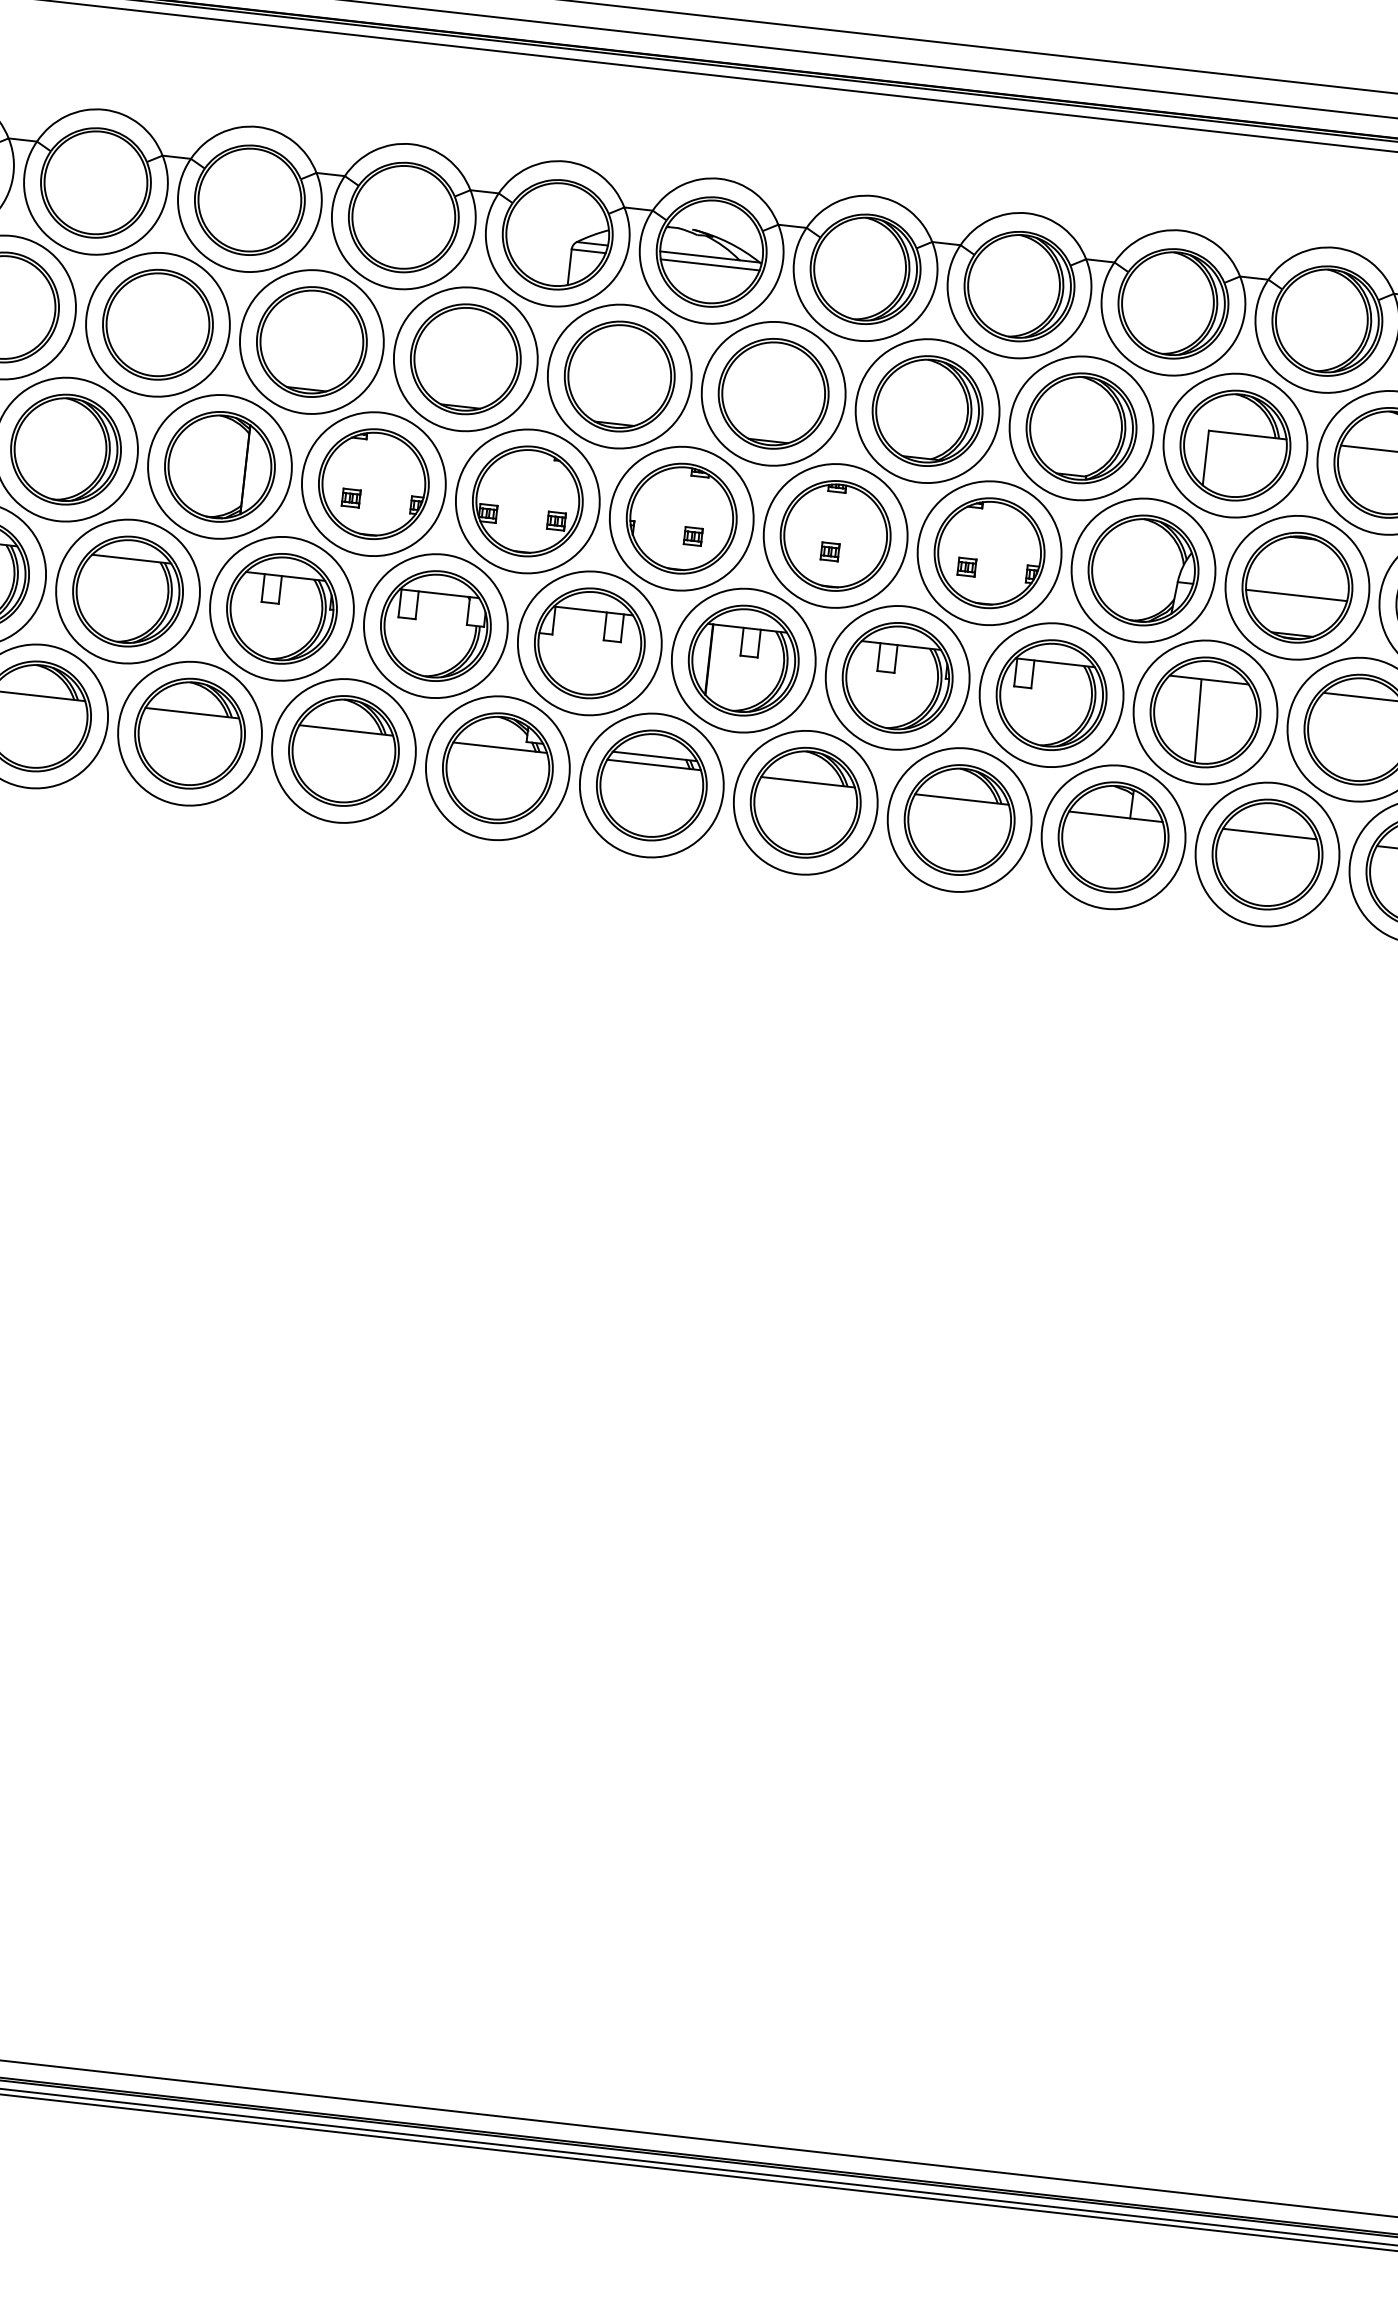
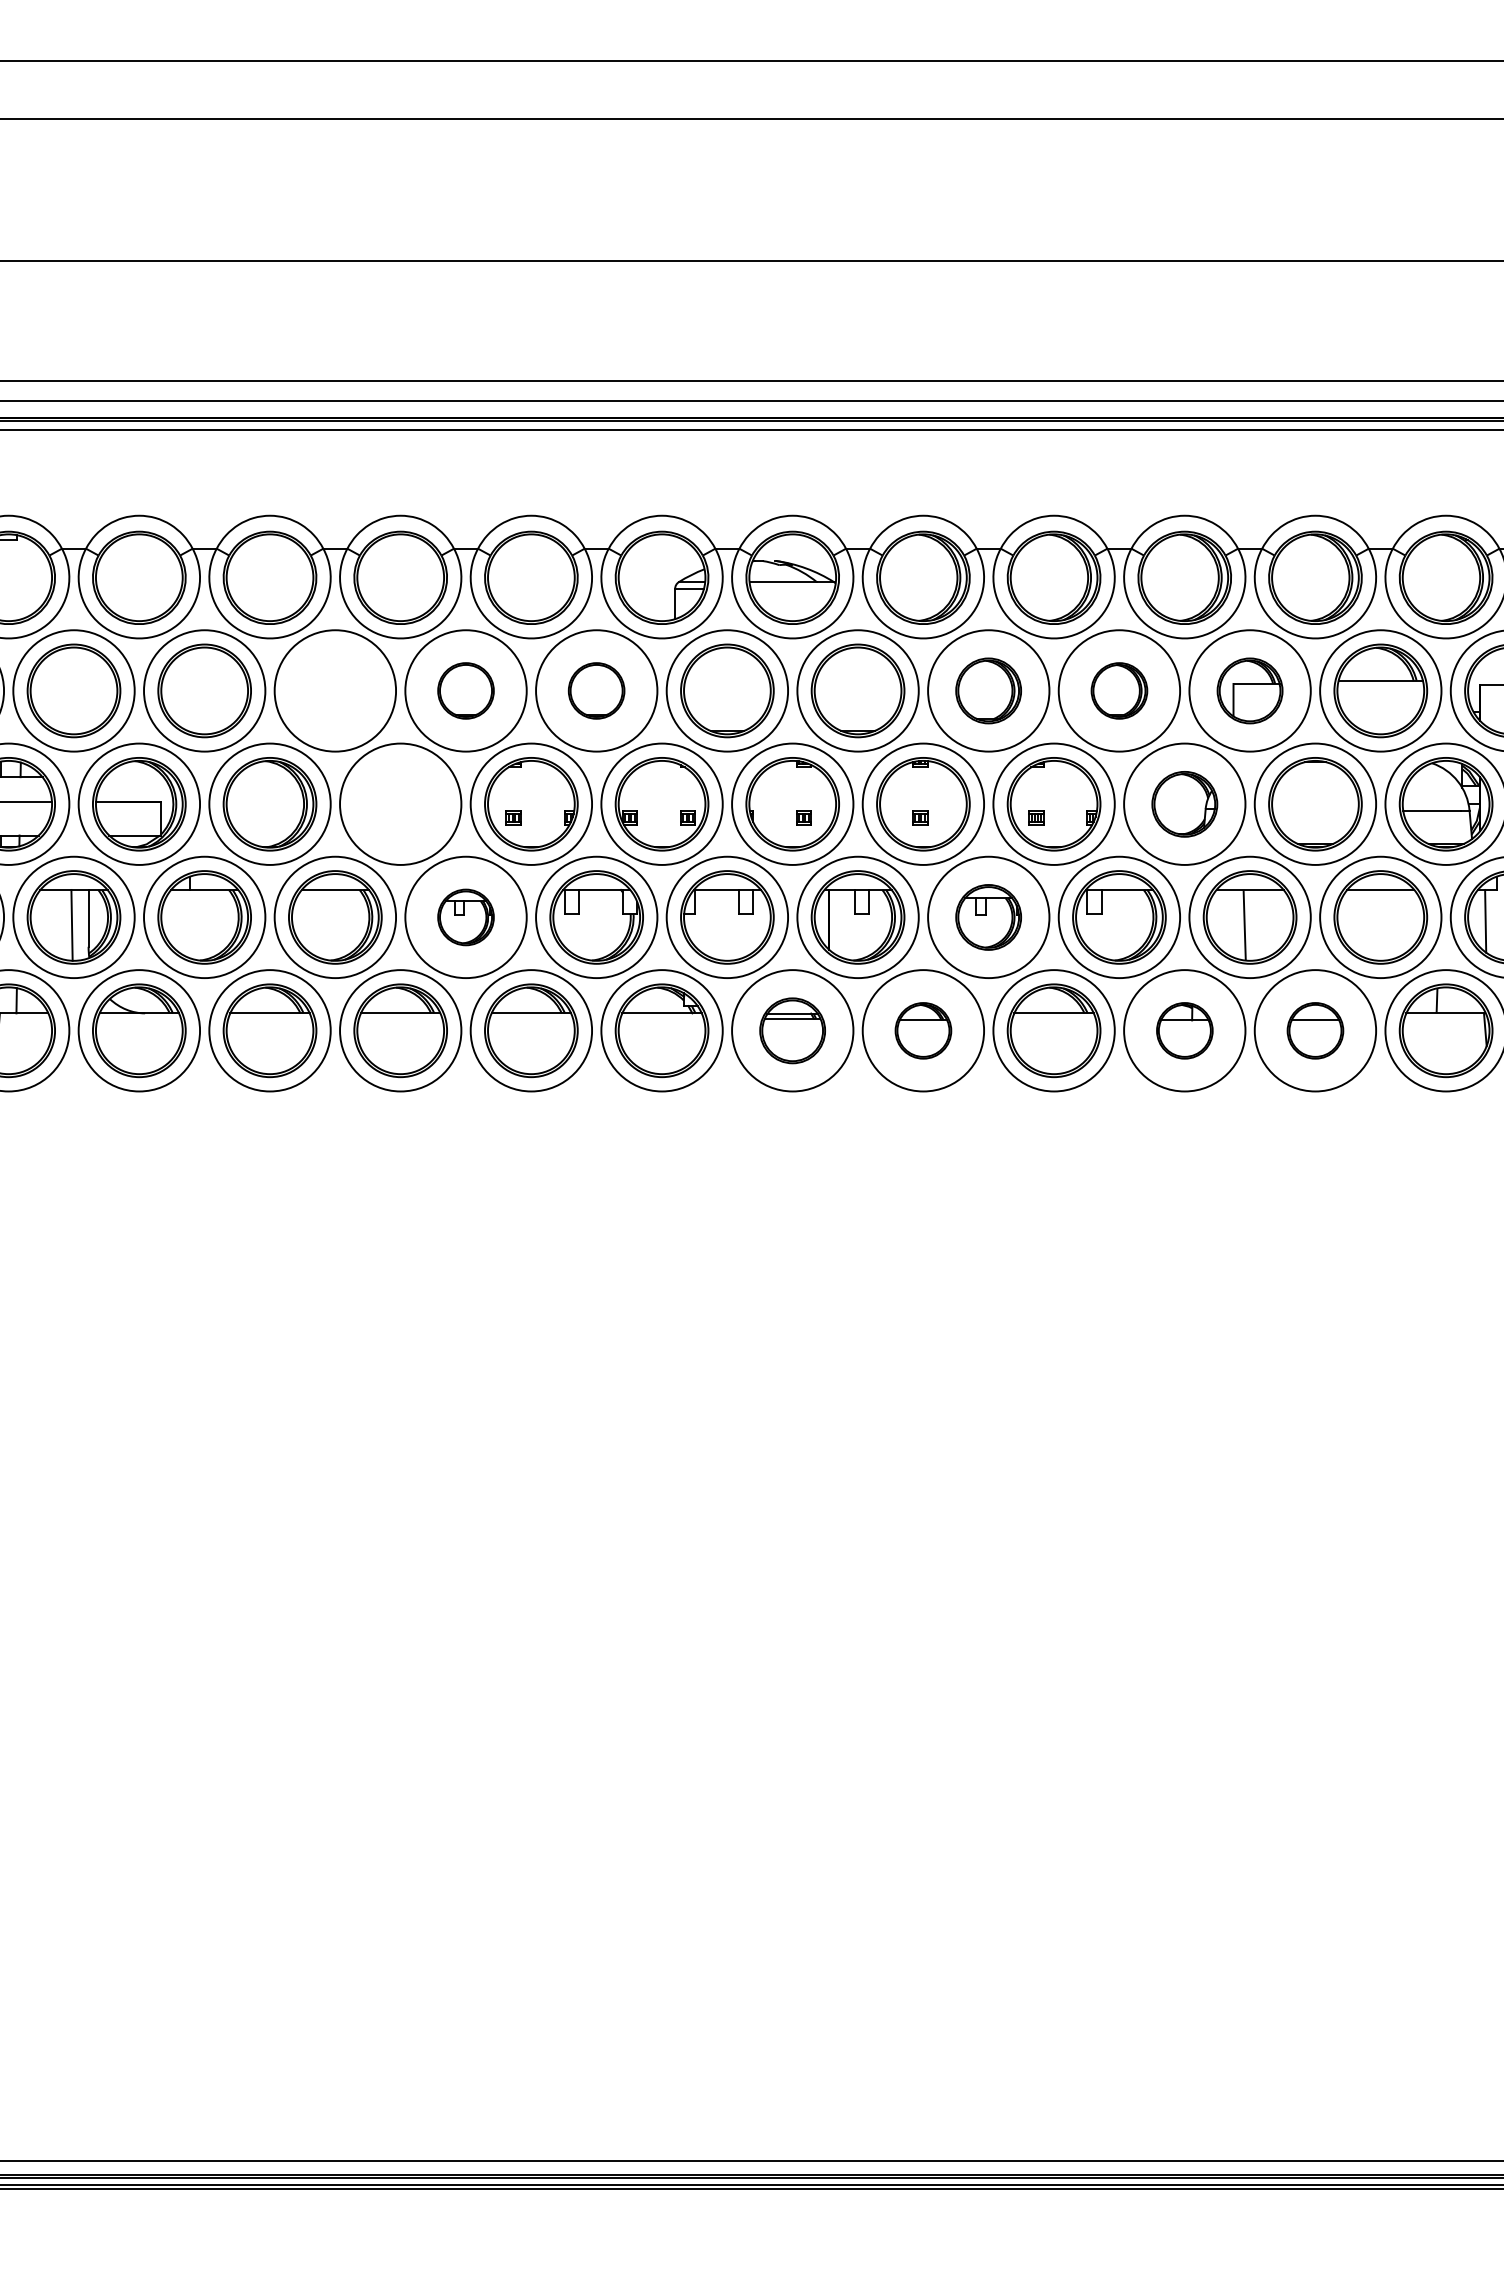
line: (709, 264) -> (792, 588), removed
part: (158, 324) -> (335, 690), removed
part: (311, 341) -> (465, 690), size x0.6
part: (465, 358) -> (596, 690), size x0.6
part: (927, 410) -> (988, 690), size x0.7
part: (1081, 427) -> (1119, 690), size x0.6
part: (1234, 445) -> (1249, 690), size x0.7
part: (219, 467) -> (400, 804), removed
part: (1143, 570) -> (1184, 804), size x0.7
line: (1296, 595) -> (1315, 810), removed
part: (281, 608) -> (465, 917), size x0.6
part: (897, 677) -> (988, 917), size x0.7
part: (651, 785) -> (792, 1030), size x0.7
part: (805, 802) -> (923, 1030), size x0.6
part: (1113, 836) -> (1184, 1030), size x0.6
part: (1267, 854) -> (1315, 1030), size x0.6

